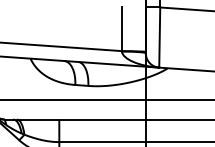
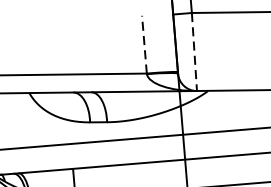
line: (121, 28) -> (143, 44), solid -> dashed
line: (159, 38) -> (194, 53), solid -> dashed

